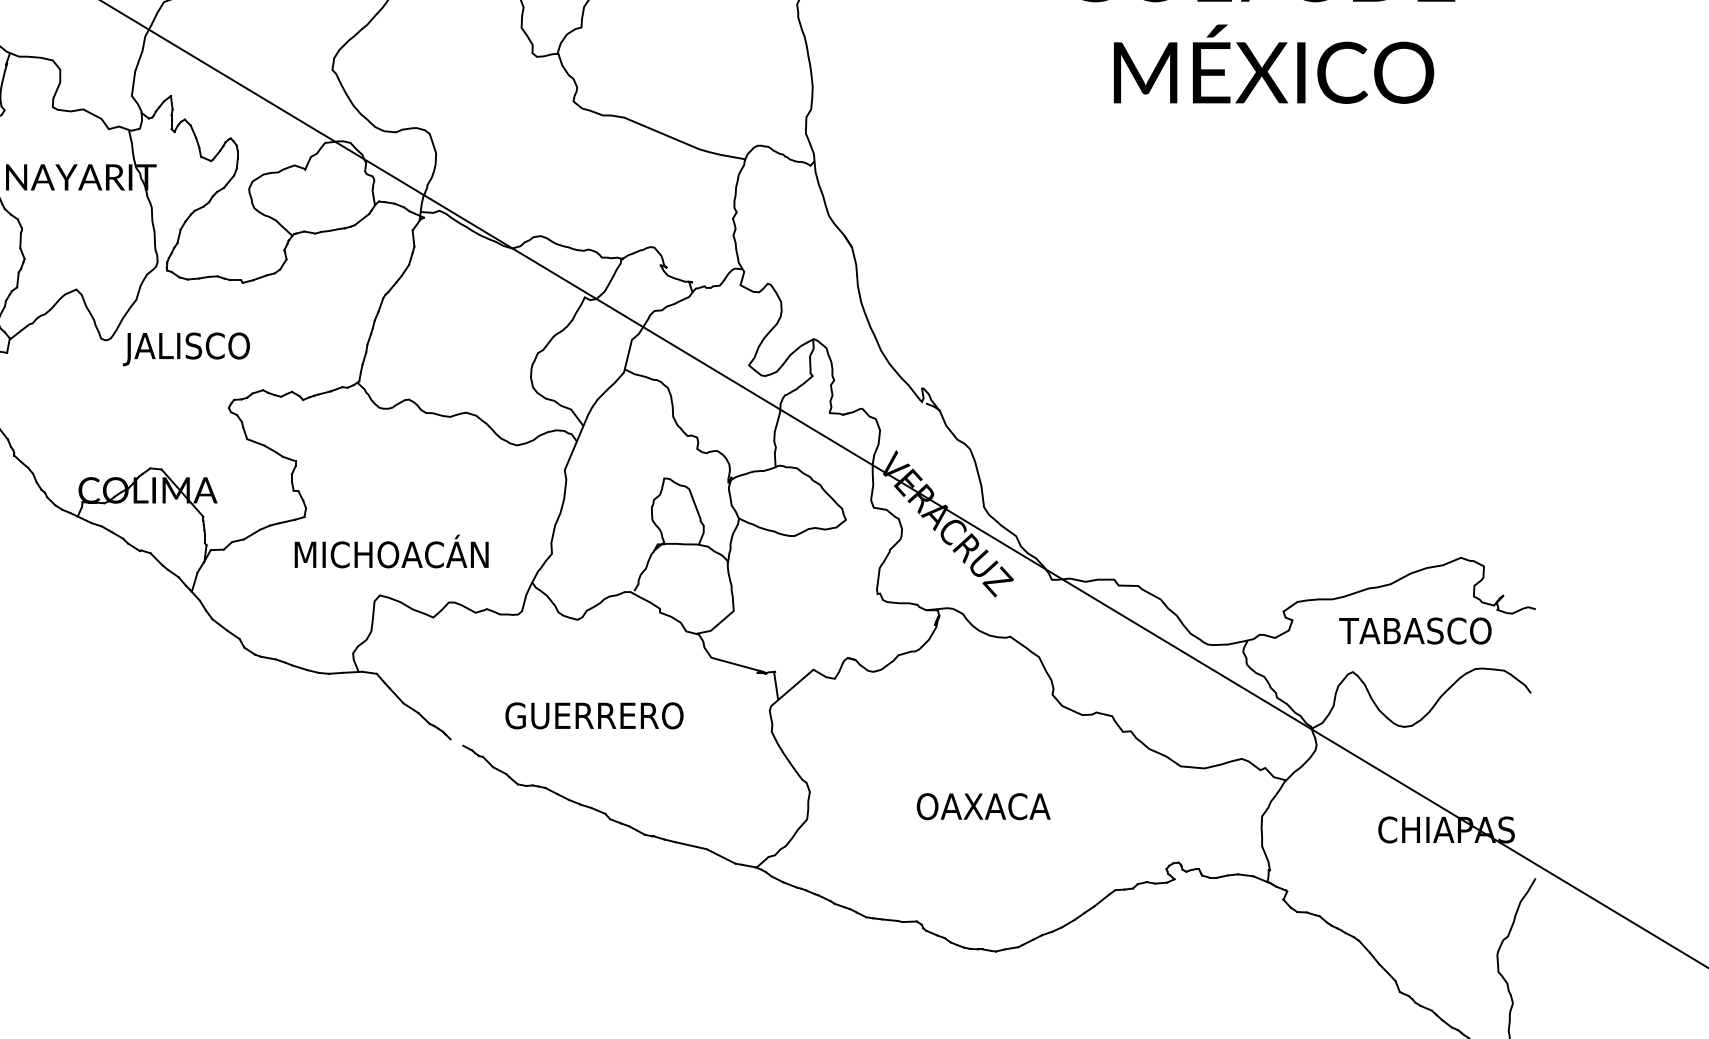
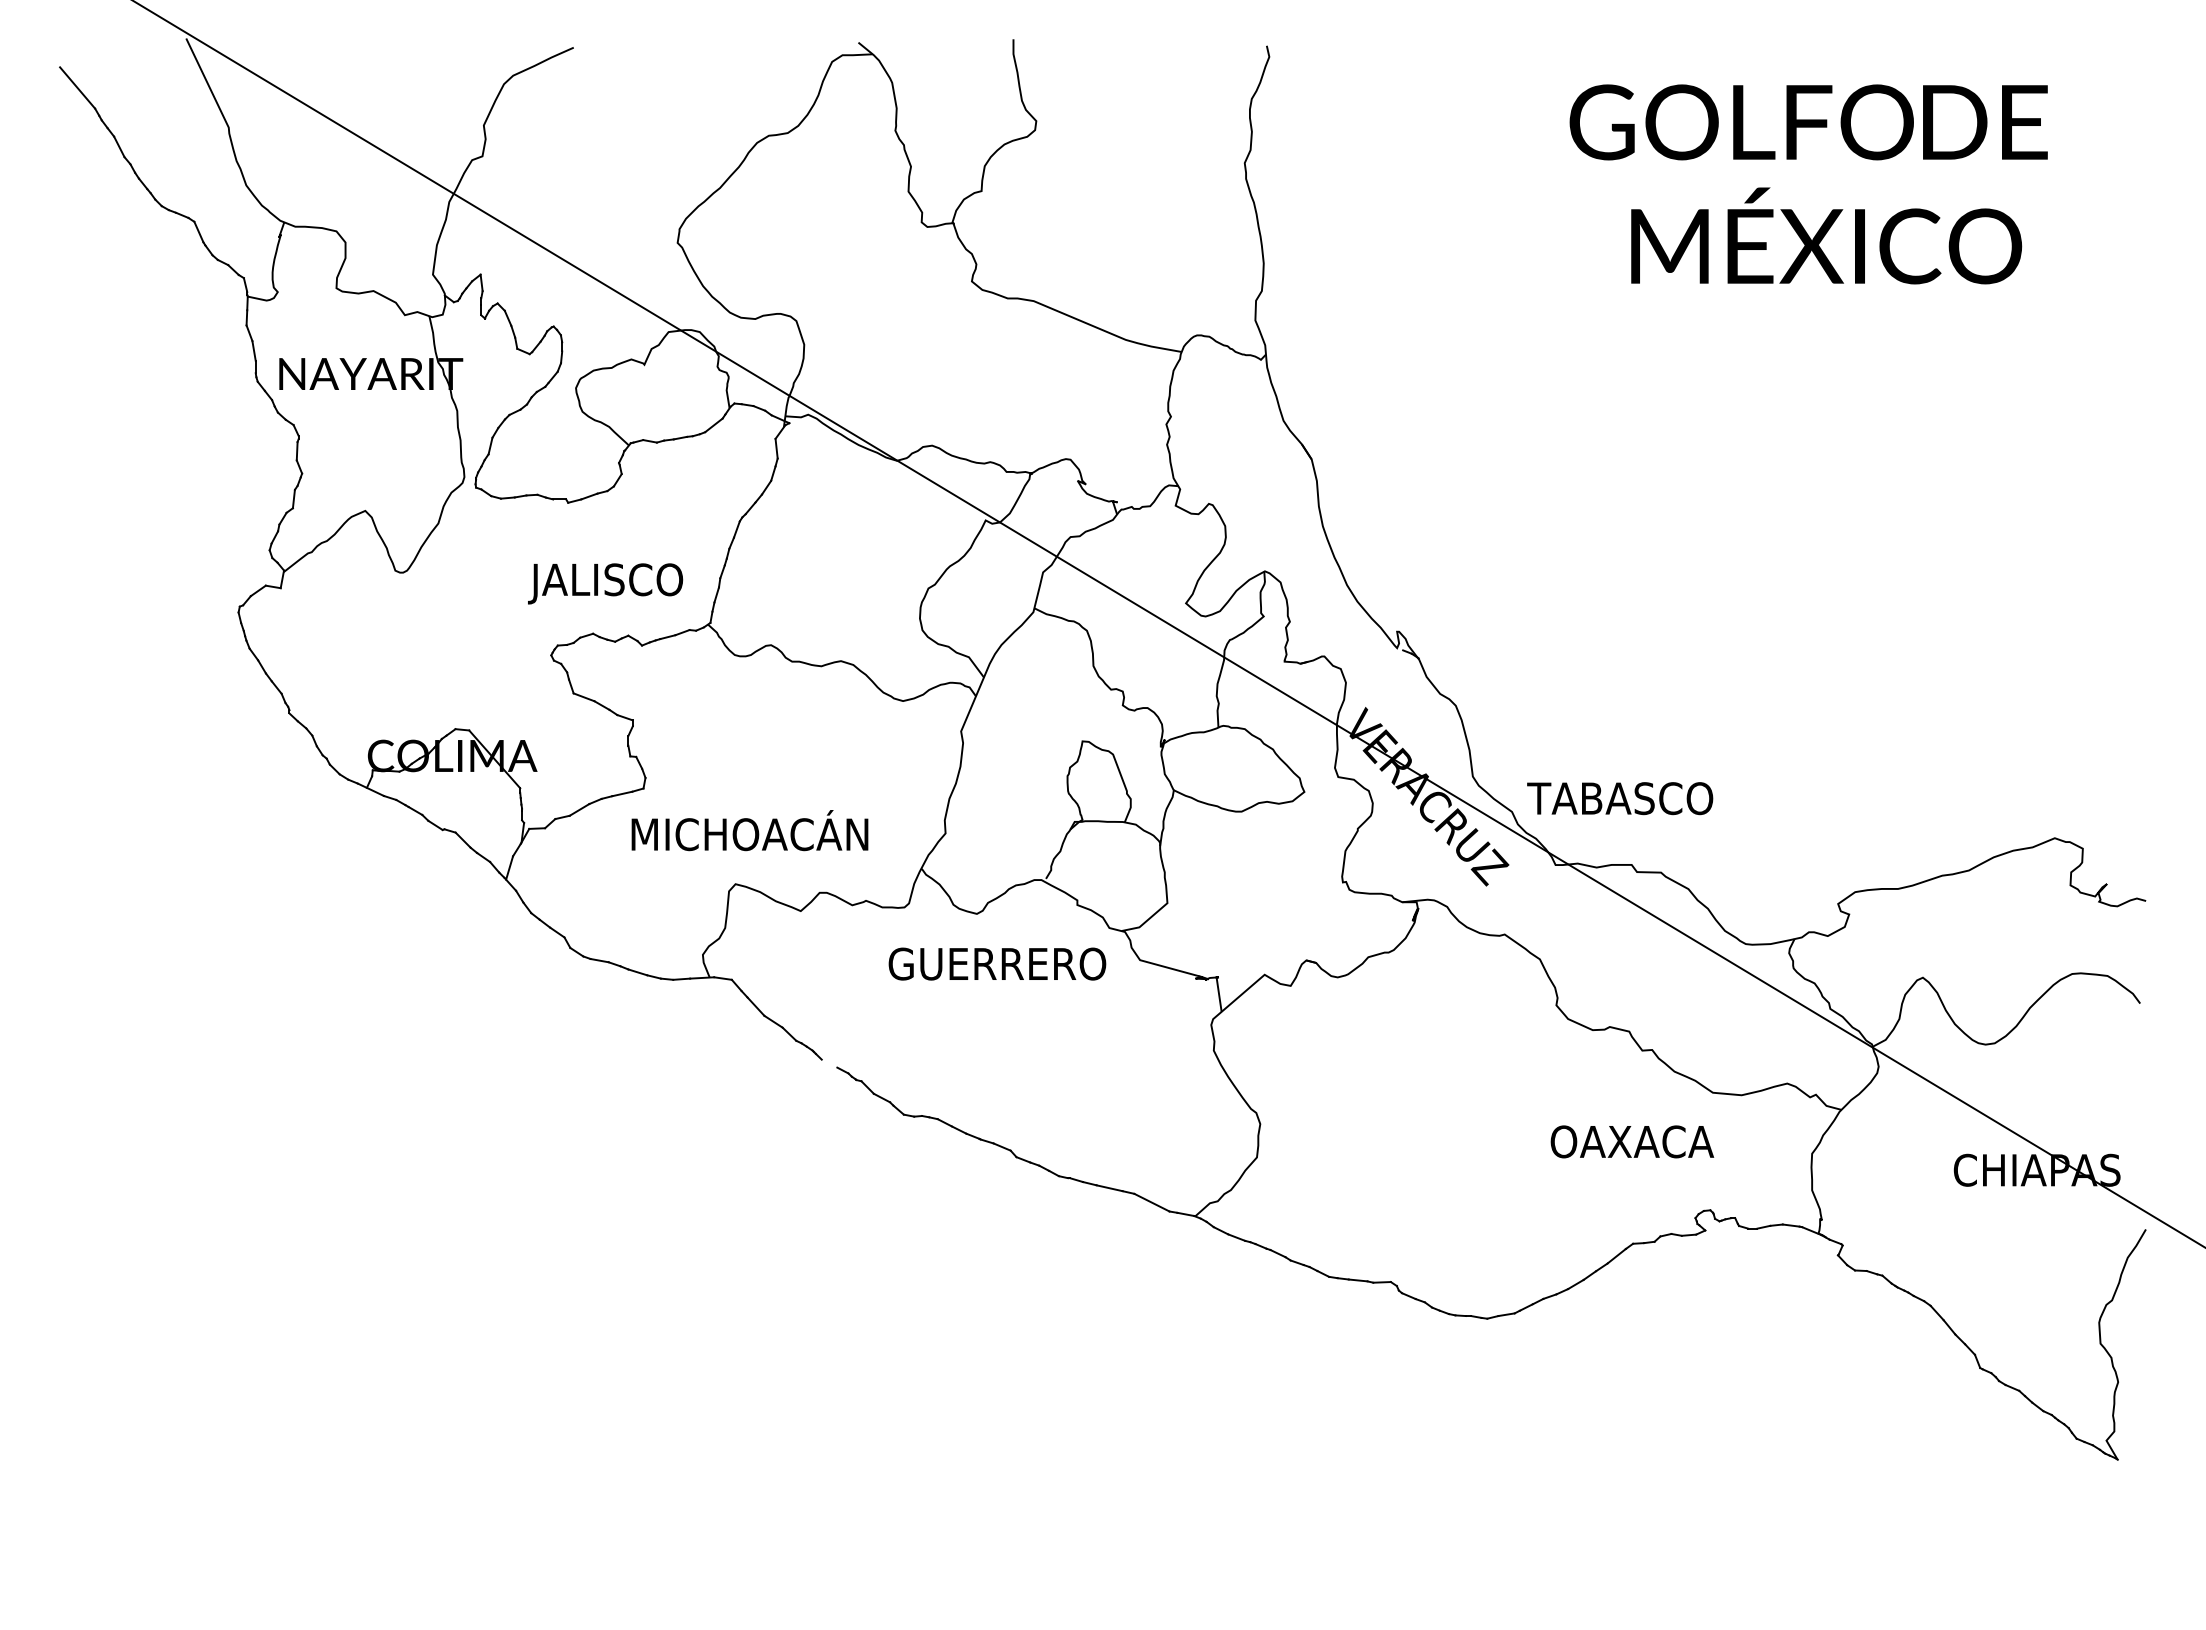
text: (186, 349) -> (605, 583), moved
text: (1415, 630) -> (1620, 798), moved
text: (594, 715) -> (997, 963), moved
text: (983, 806) -> (1632, 1141), moved

